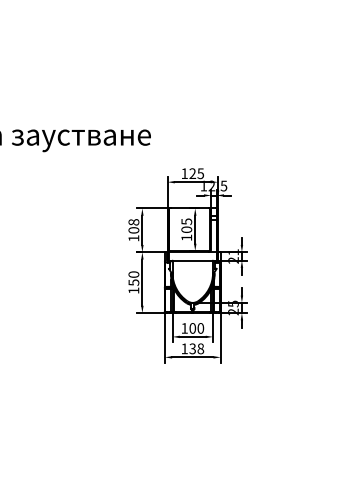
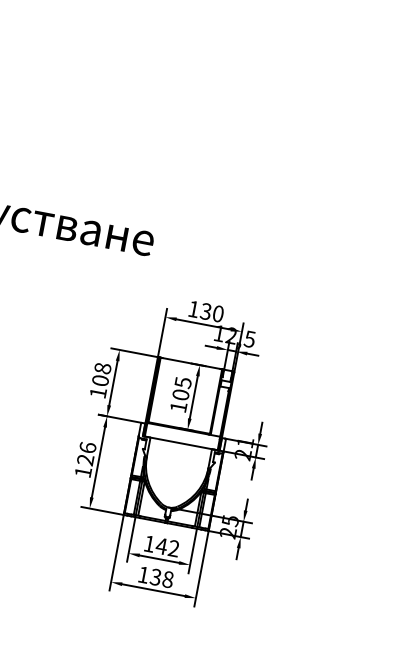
text: (196, 173) -> (211, 312), 125 -> 130
text: (133, 278) -> (86, 453), 150 -> 126
text: (196, 328) -> (167, 547), 100 -> 142

